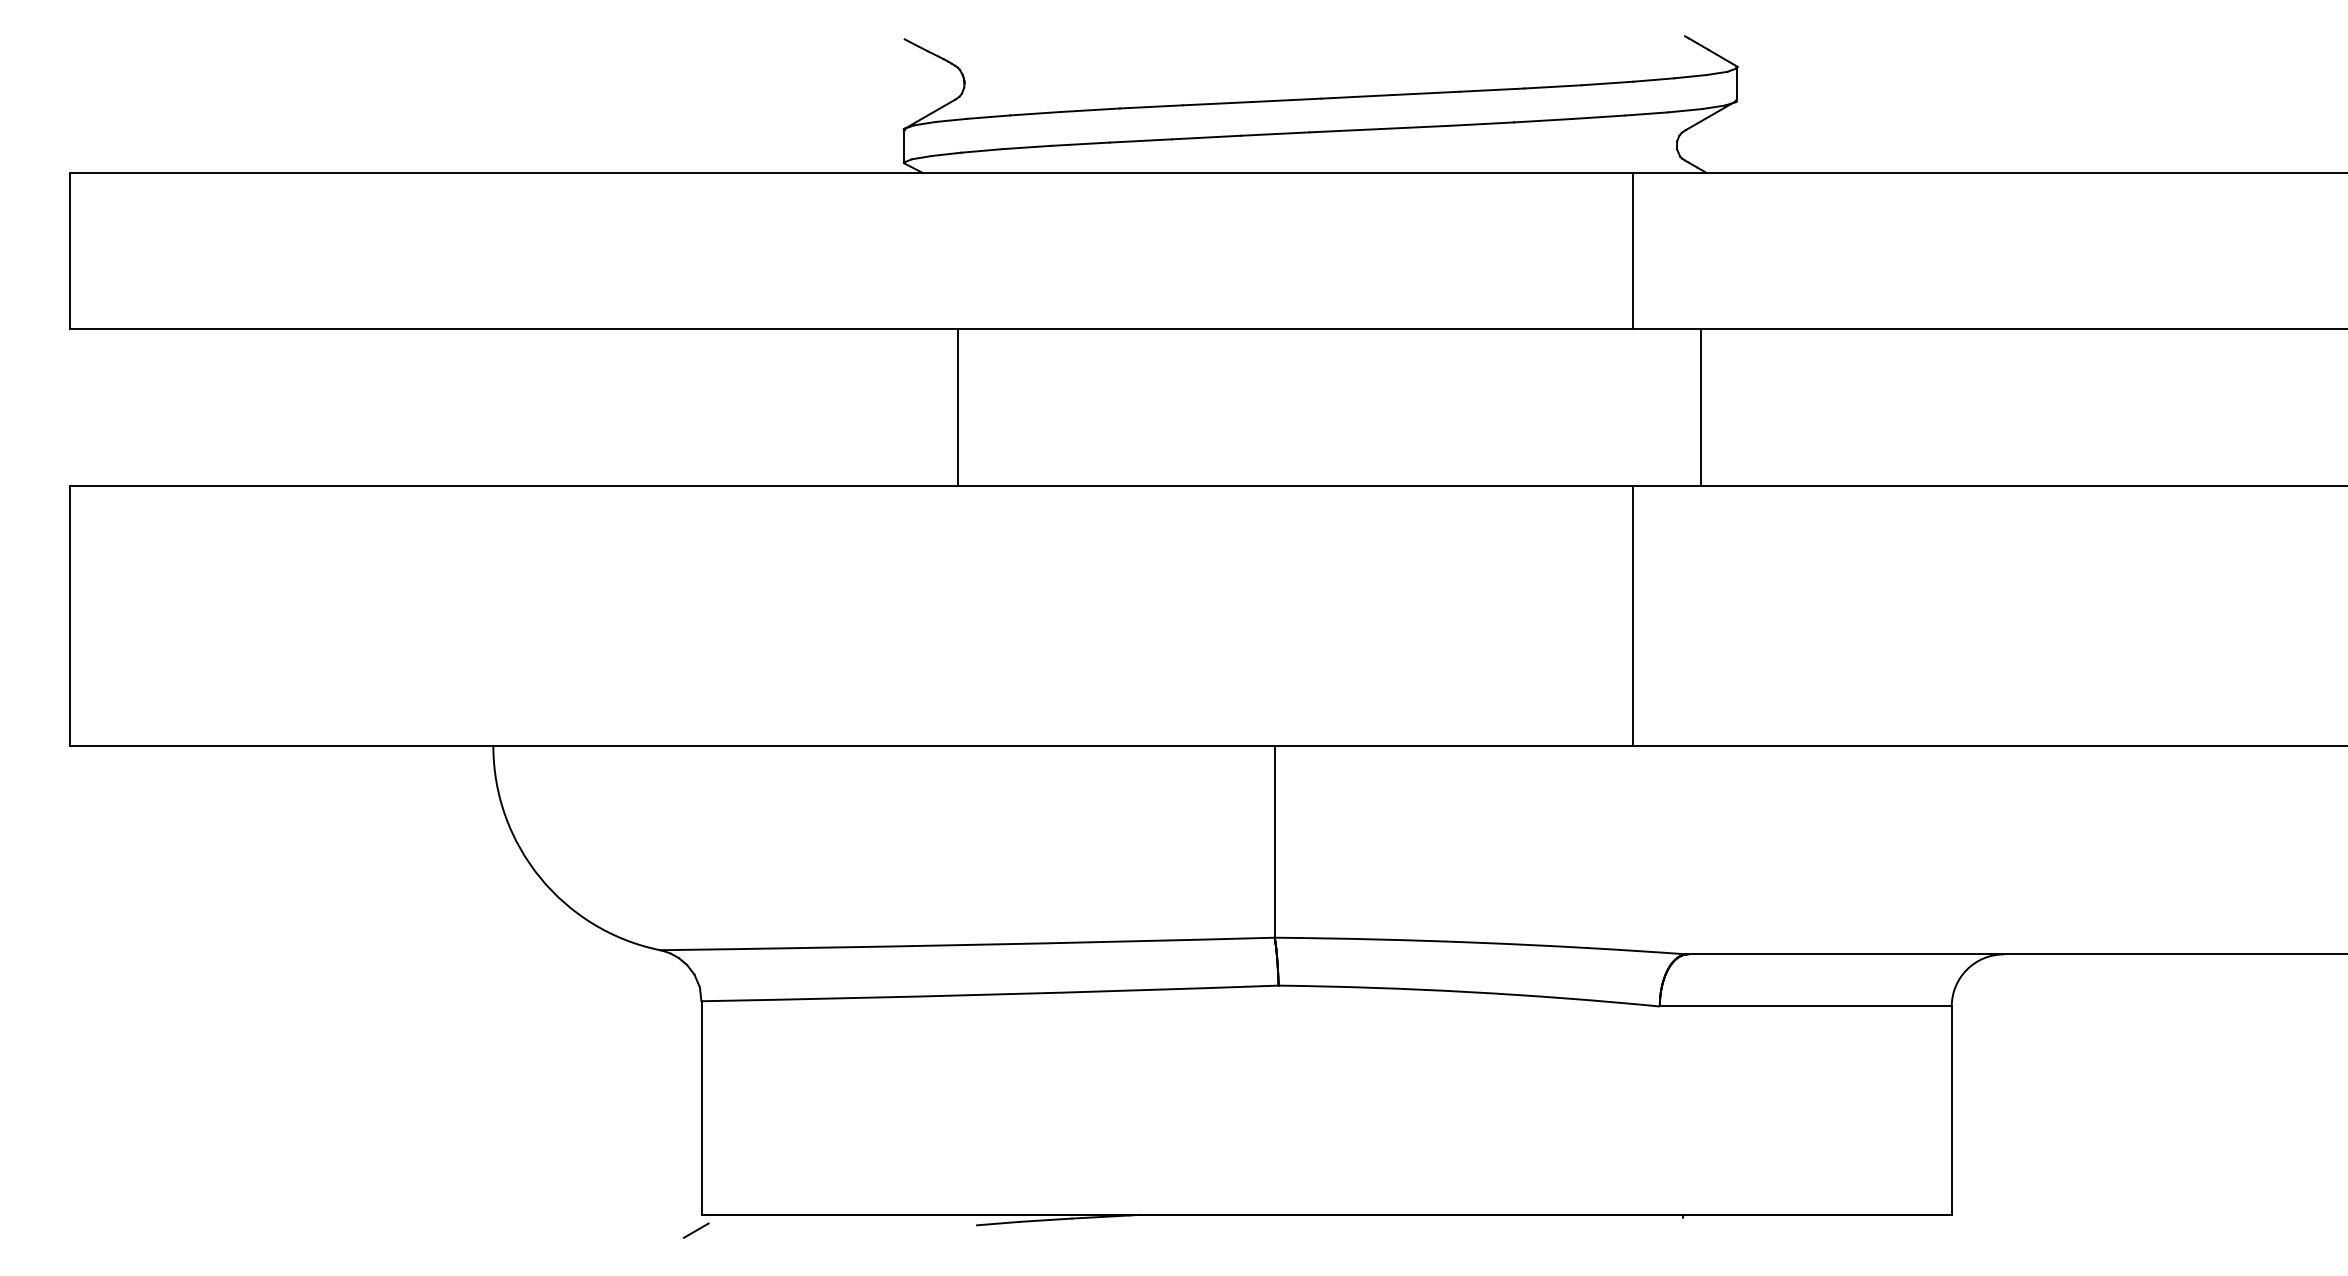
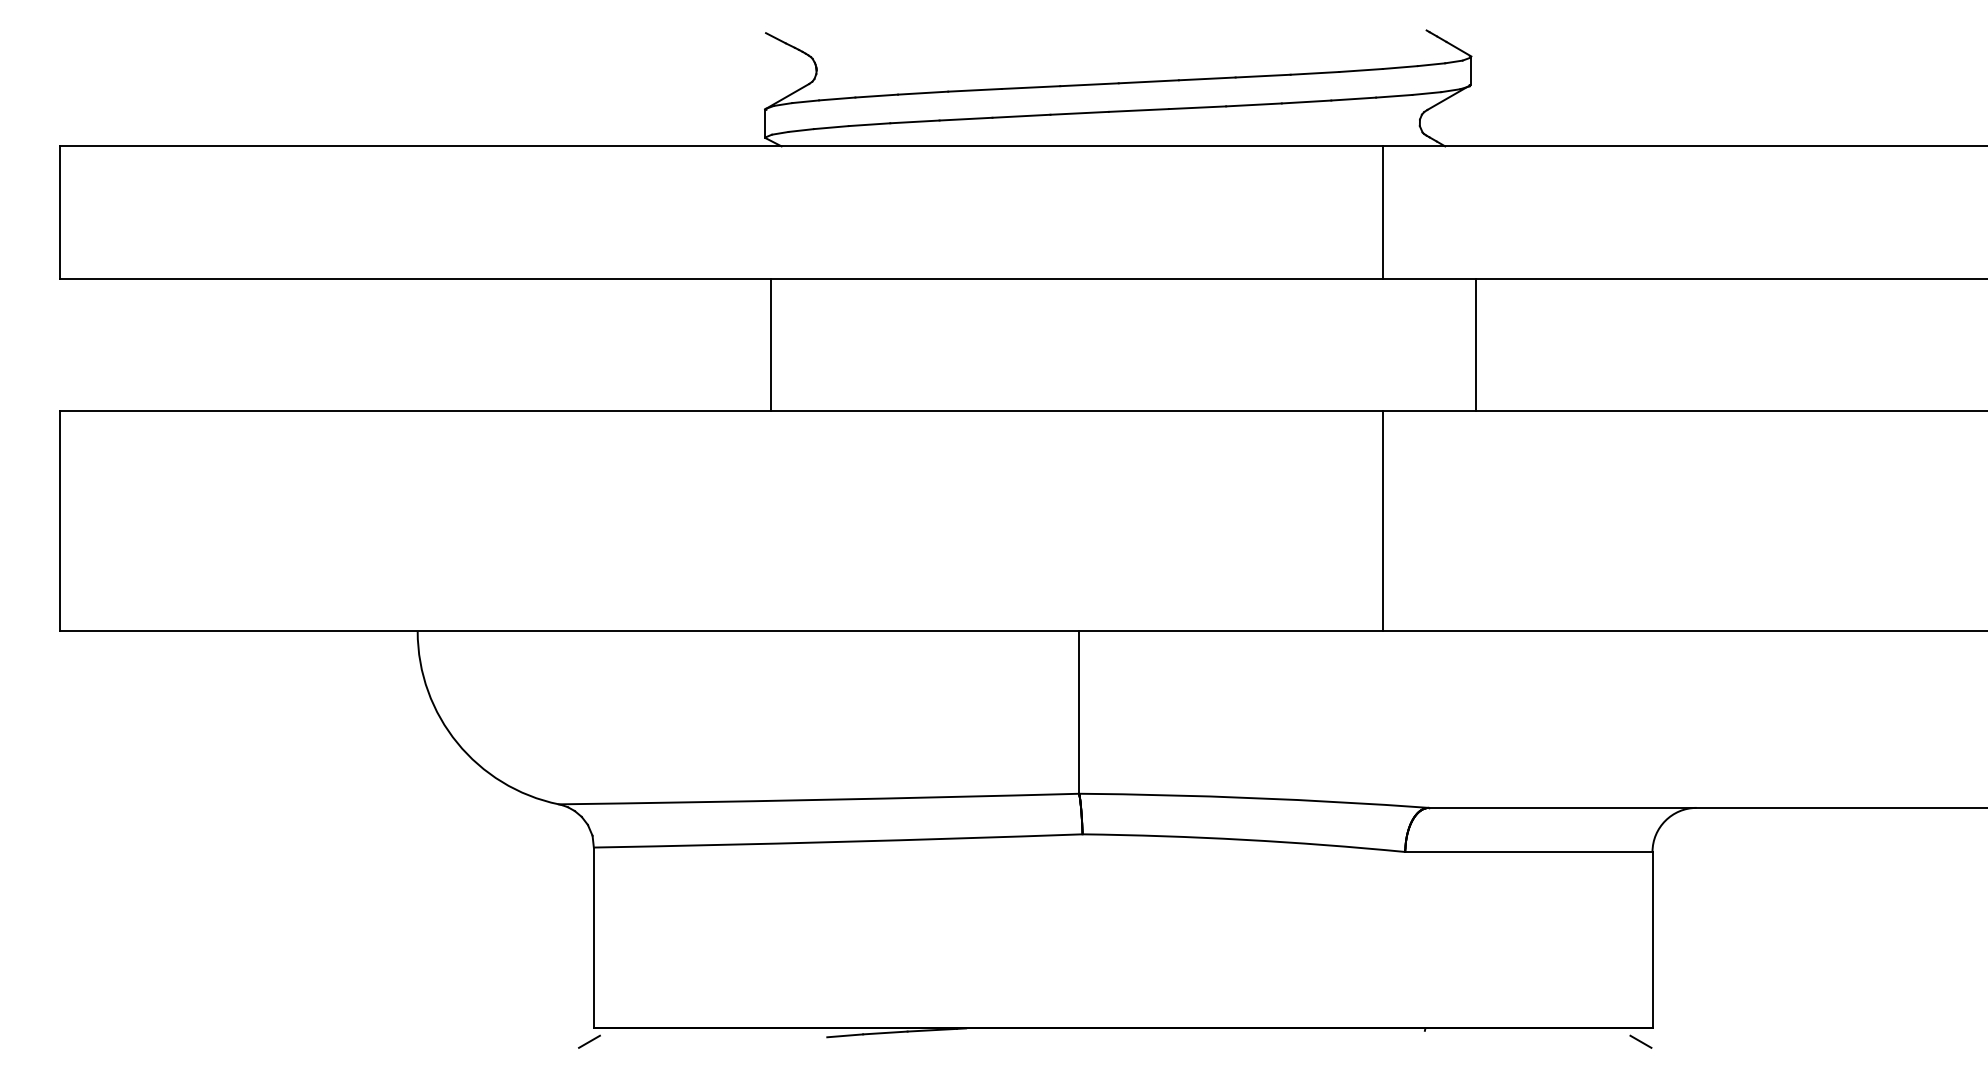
line: (958, 407) -> (770, 344), moved
line: (1701, 407) -> (1476, 344), moved
line: (1937, 1230) -> (1640, 1041), added

